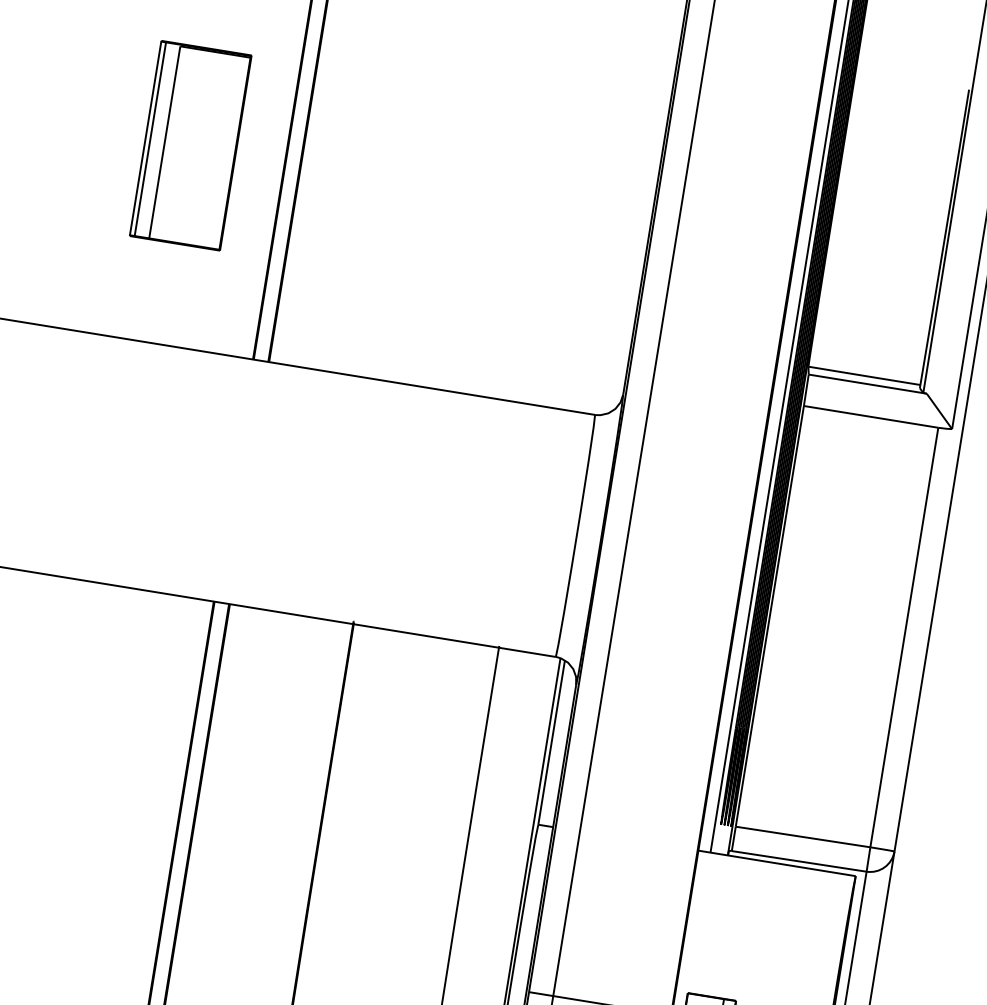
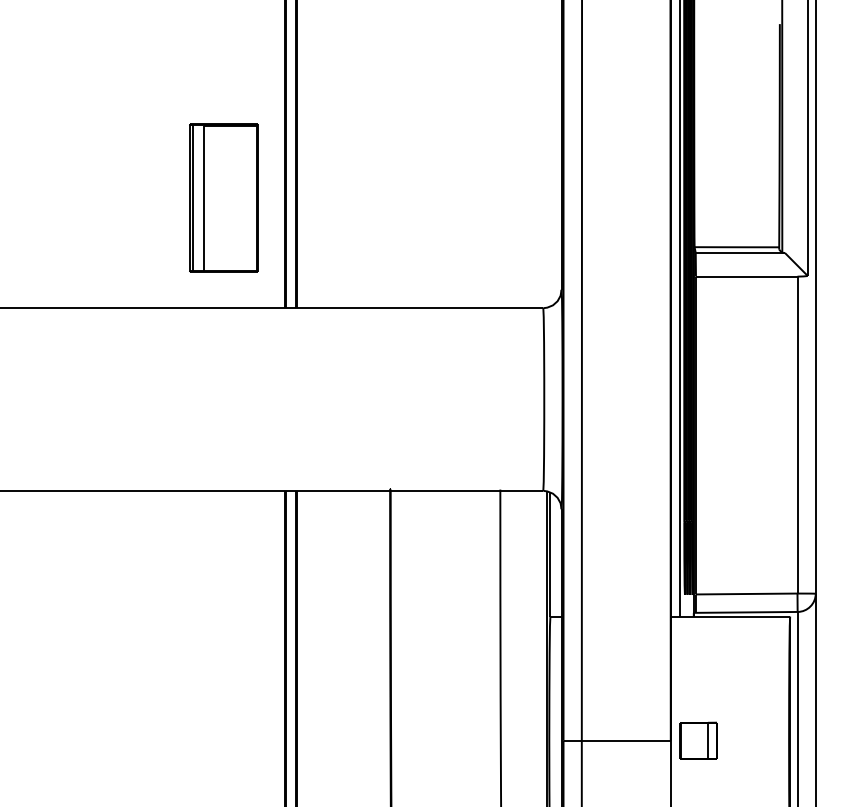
part: (190, 144) -> (223, 197), moved

